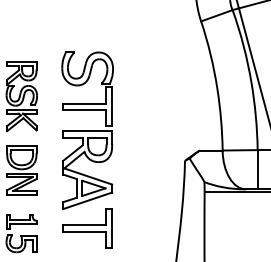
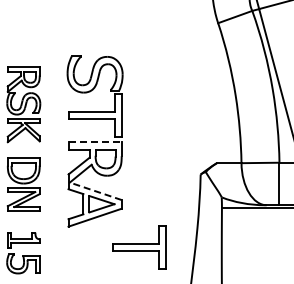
line: (88, 131) -> (95, 142), solid -> dashed
line: (88, 176) -> (95, 191), solid -> dashed
part: (88, 228) -> (139, 247), moved

